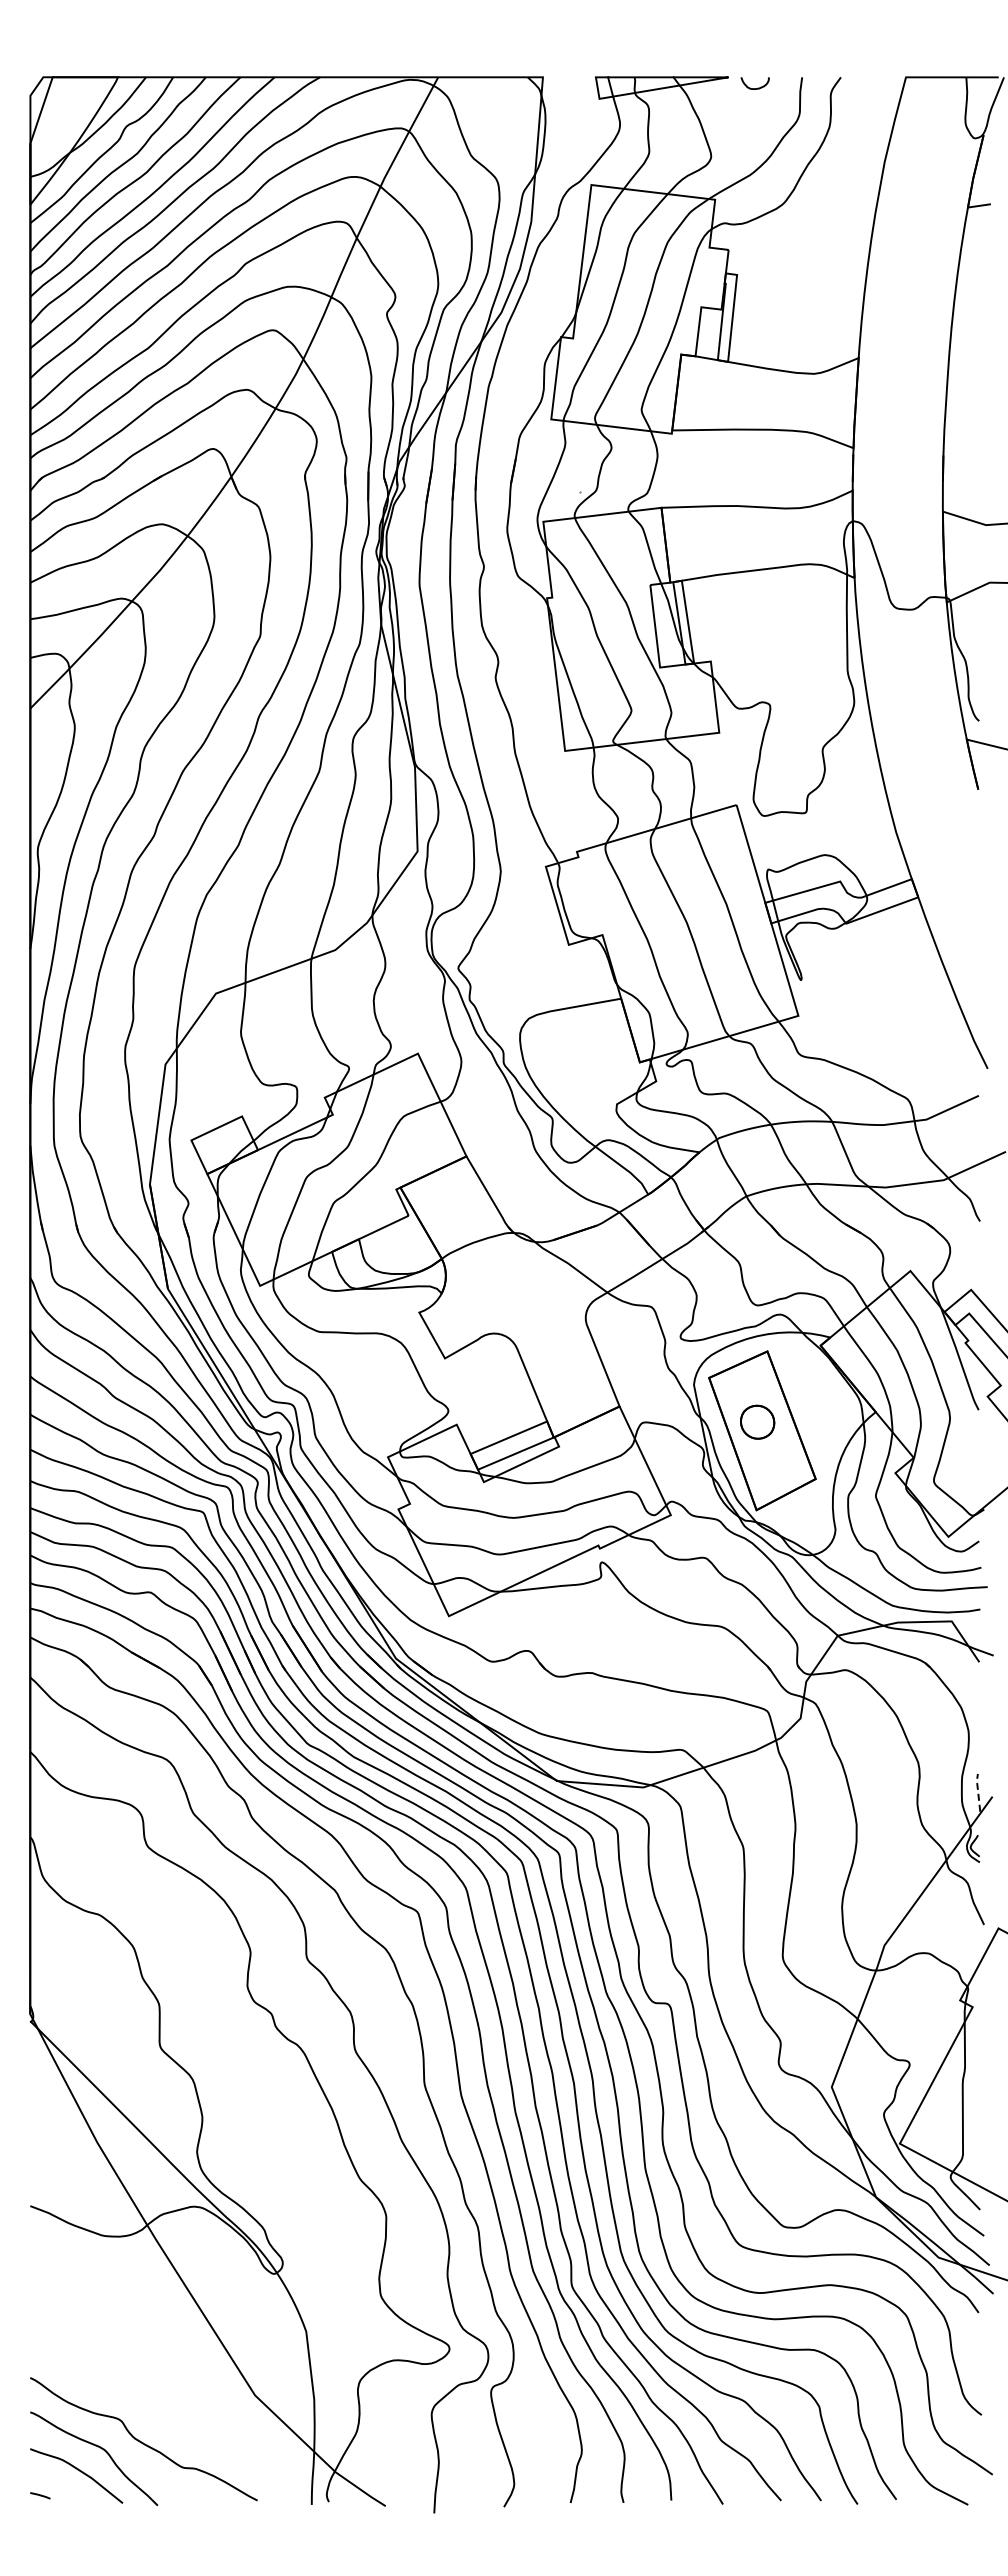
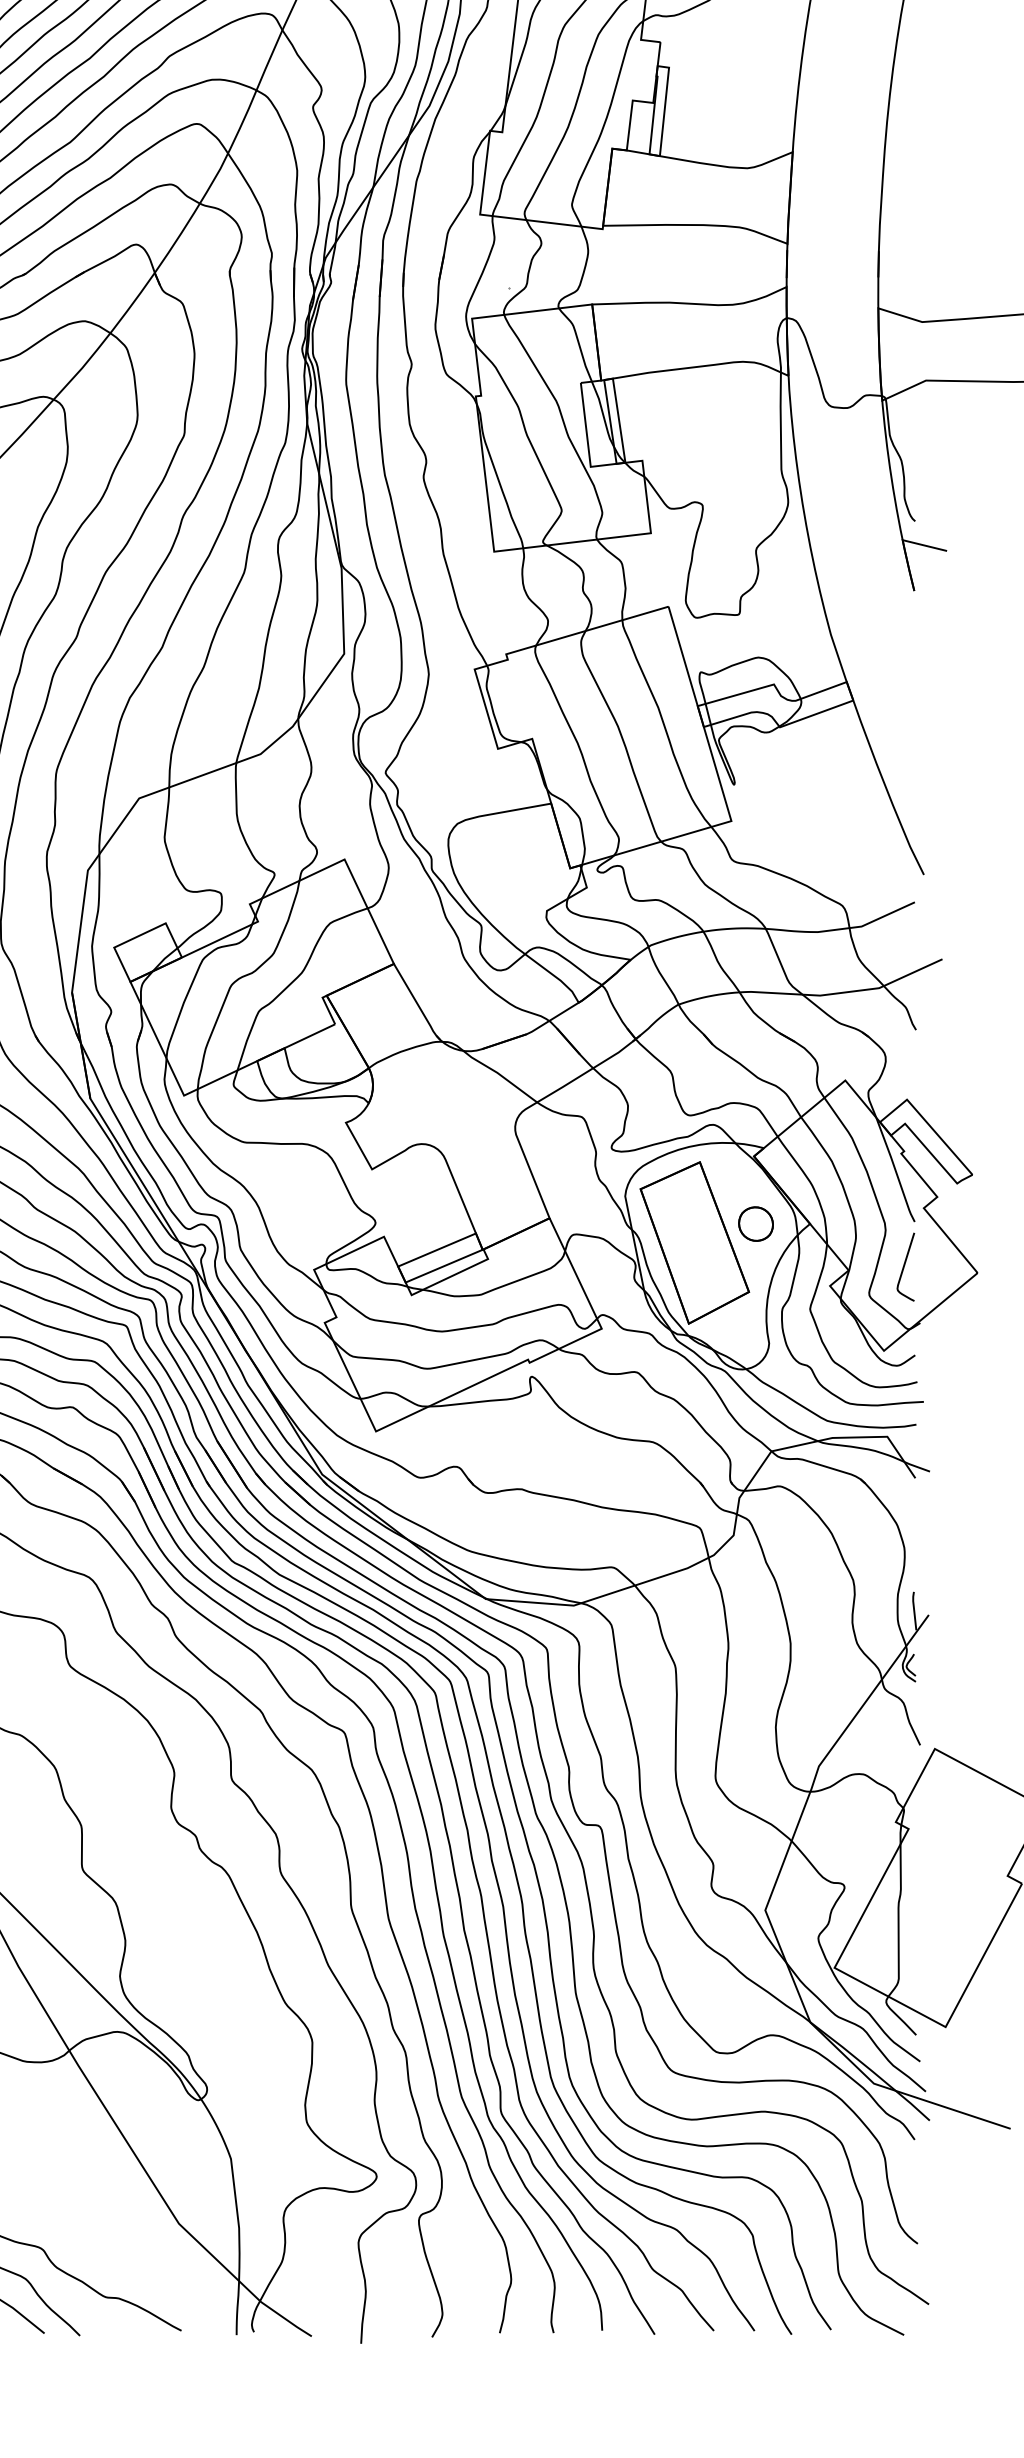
part: (757, 1421) -> (755, 1223), moved
curve: (969, 1453) -> (905, 1266), added
line: (978, 1791) -> (914, 1609), dashed -> solid

